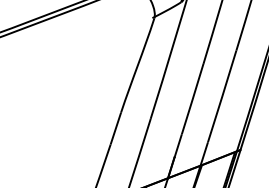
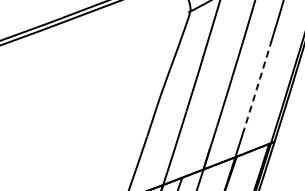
arc: (222, 96) -> (256, 89), solid -> dashed

